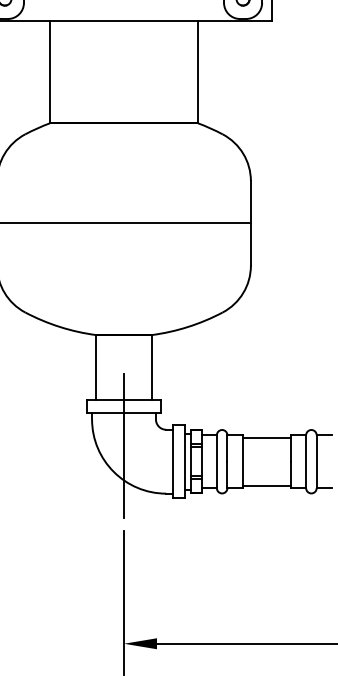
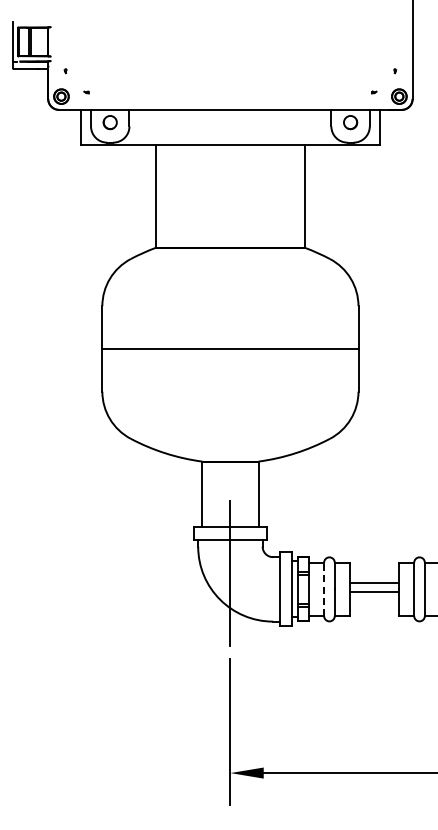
line: (266, 438) -> (374, 583), moved
line: (217, 461) -> (324, 589), solid -> dashed
line: (266, 485) -> (374, 591), moved

